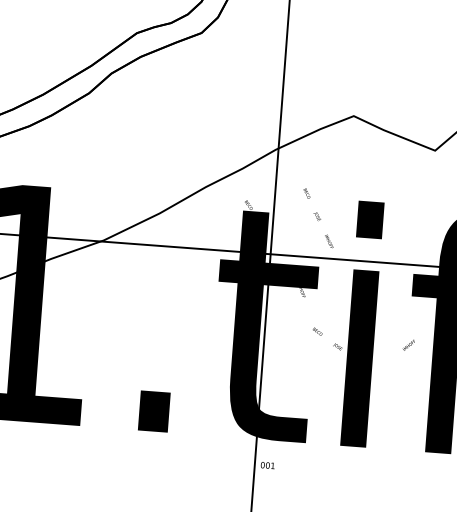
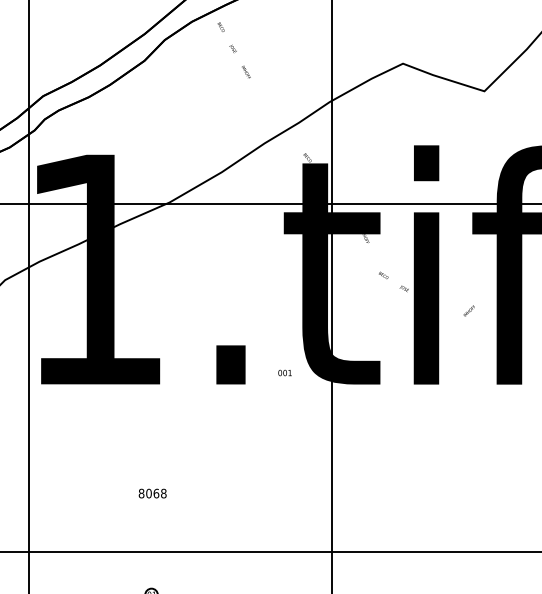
text: (317, 218) -> (233, 50), moved
text: (408, 344) -> (468, 310), moved
text: (267, 464) -> (284, 372), moved

